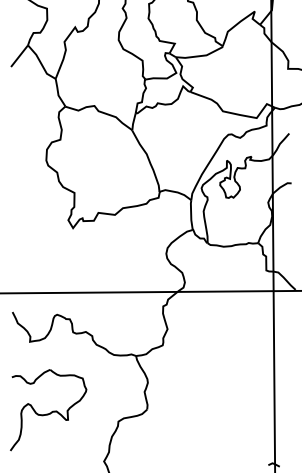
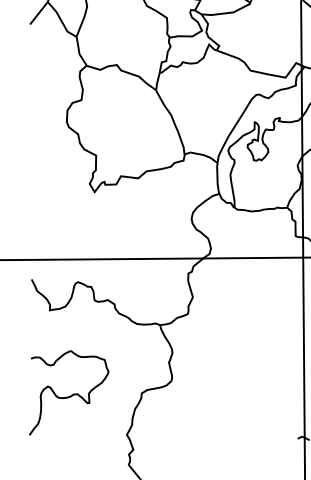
part: (48, 410) -> (69, 393), moved

